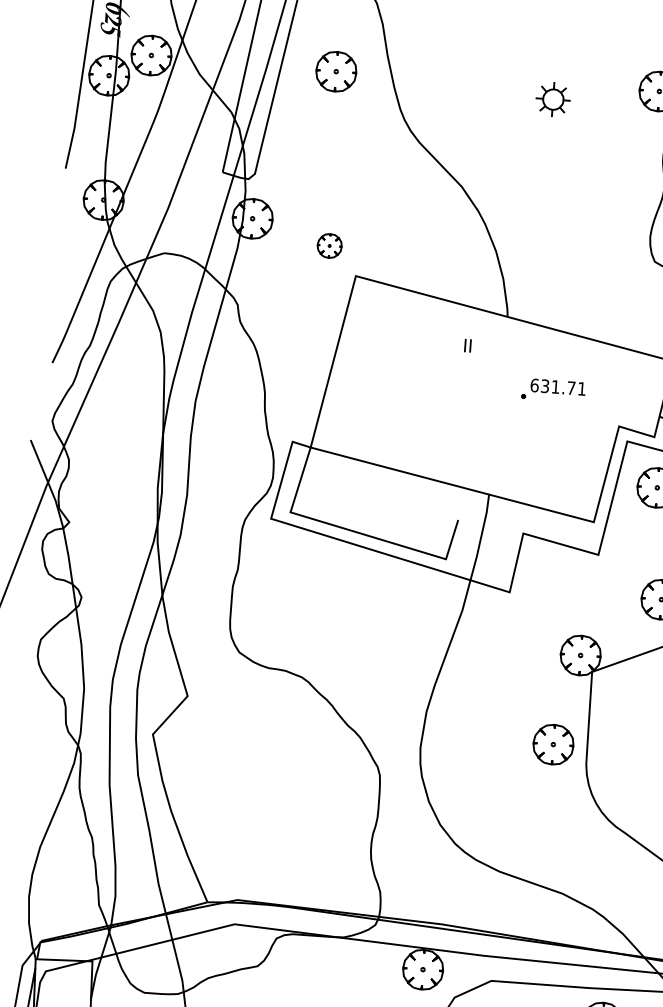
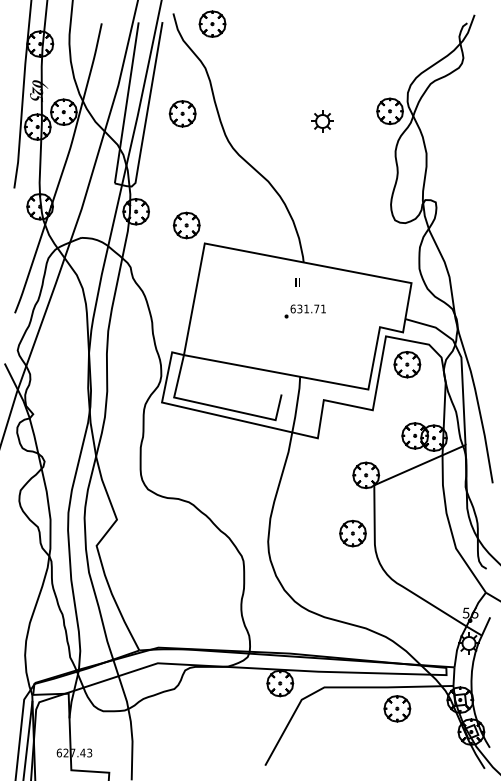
part: (329, 245) -> (186, 225), size x1.67
text: (467, 345) -> (297, 282), moved
part: (552, 390) -> (304, 311), moved

